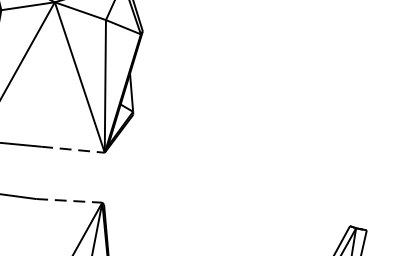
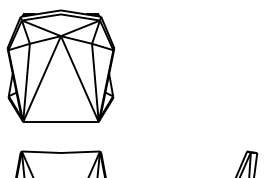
line: (72, 148) -> (79, 121), dashed -> solid
line: (69, 201) -> (80, 152), dashed -> solid

